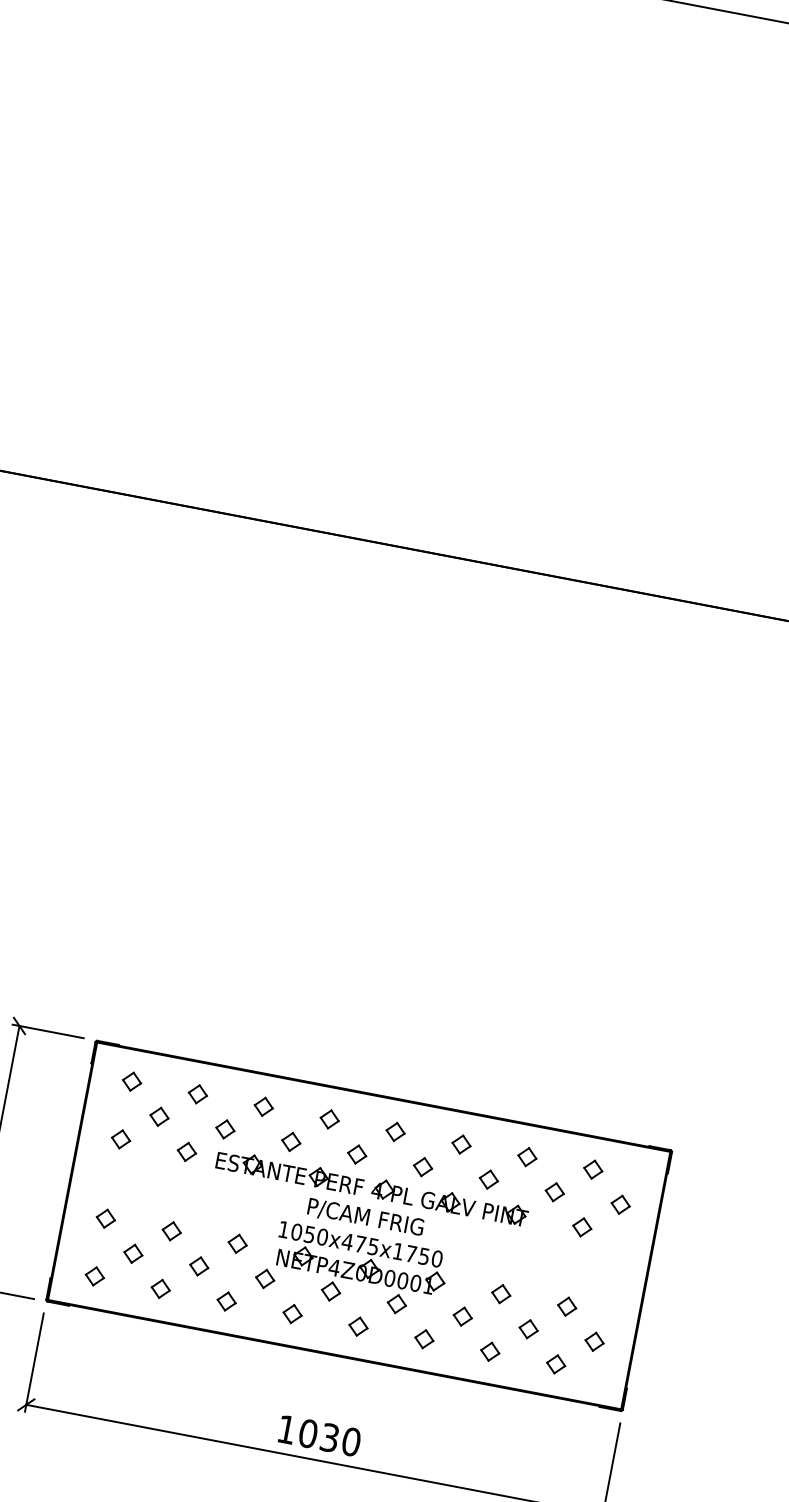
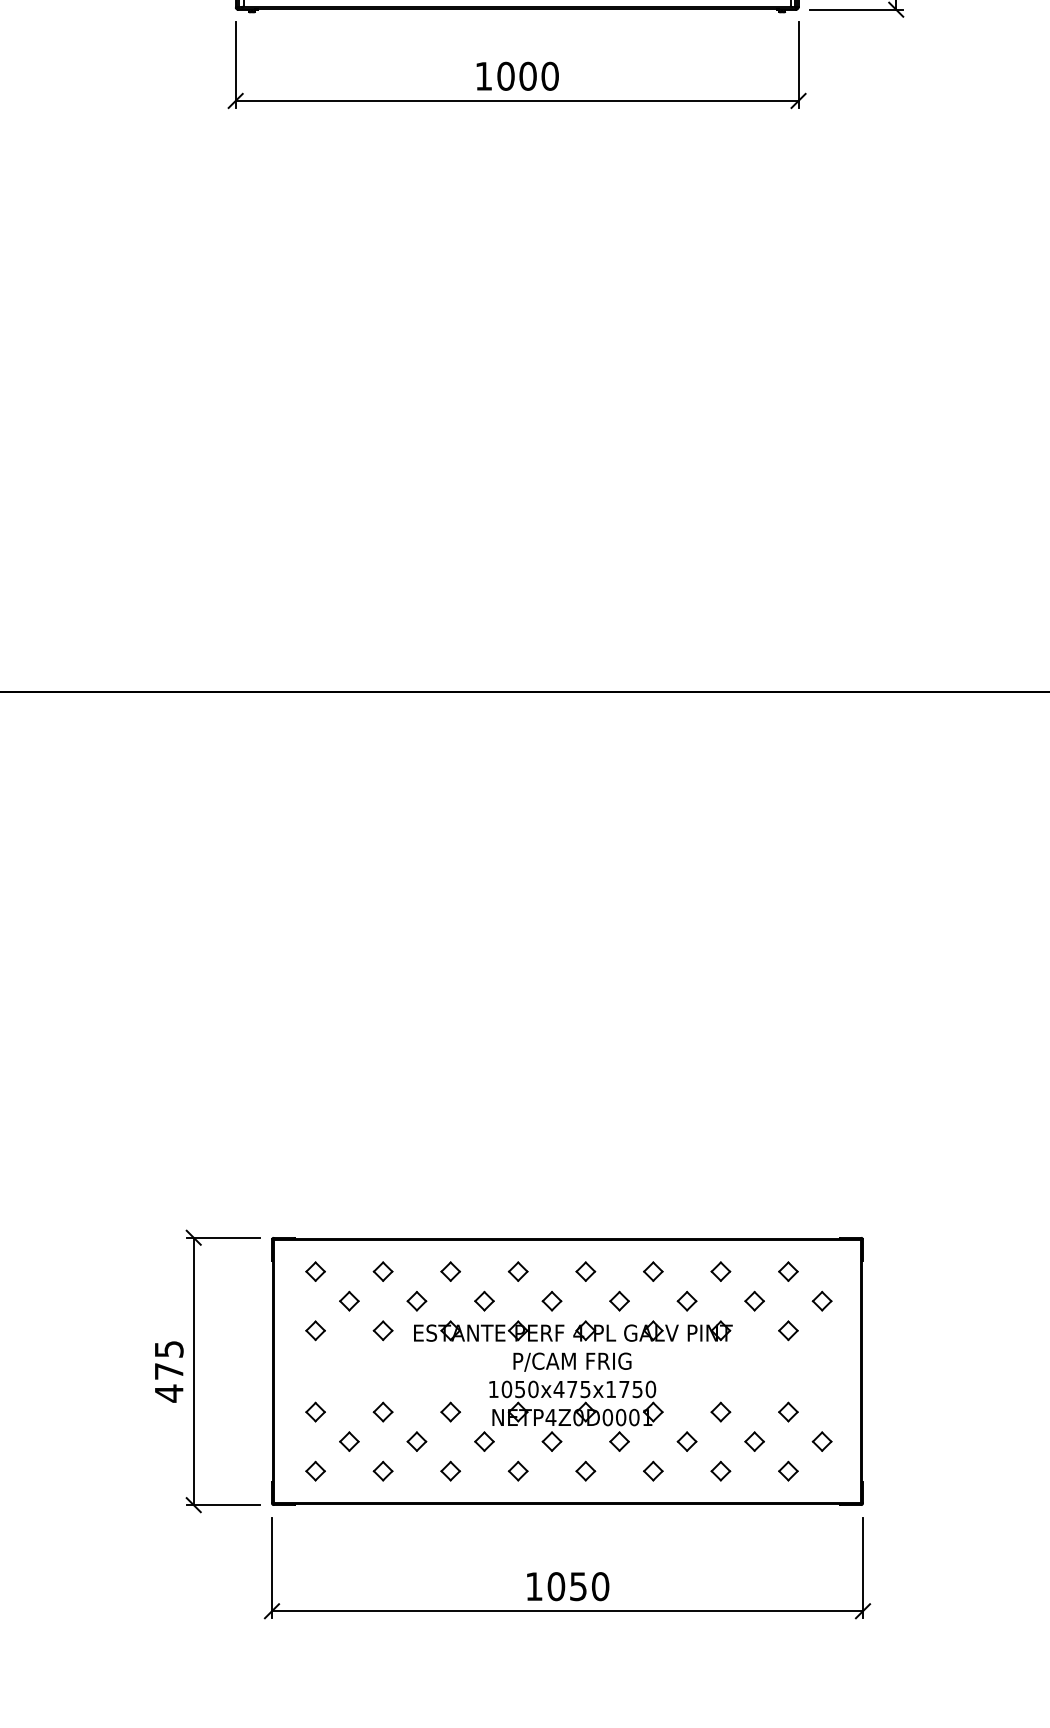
text: (329, 1437) -> (578, 1586), 1030 -> 1050

